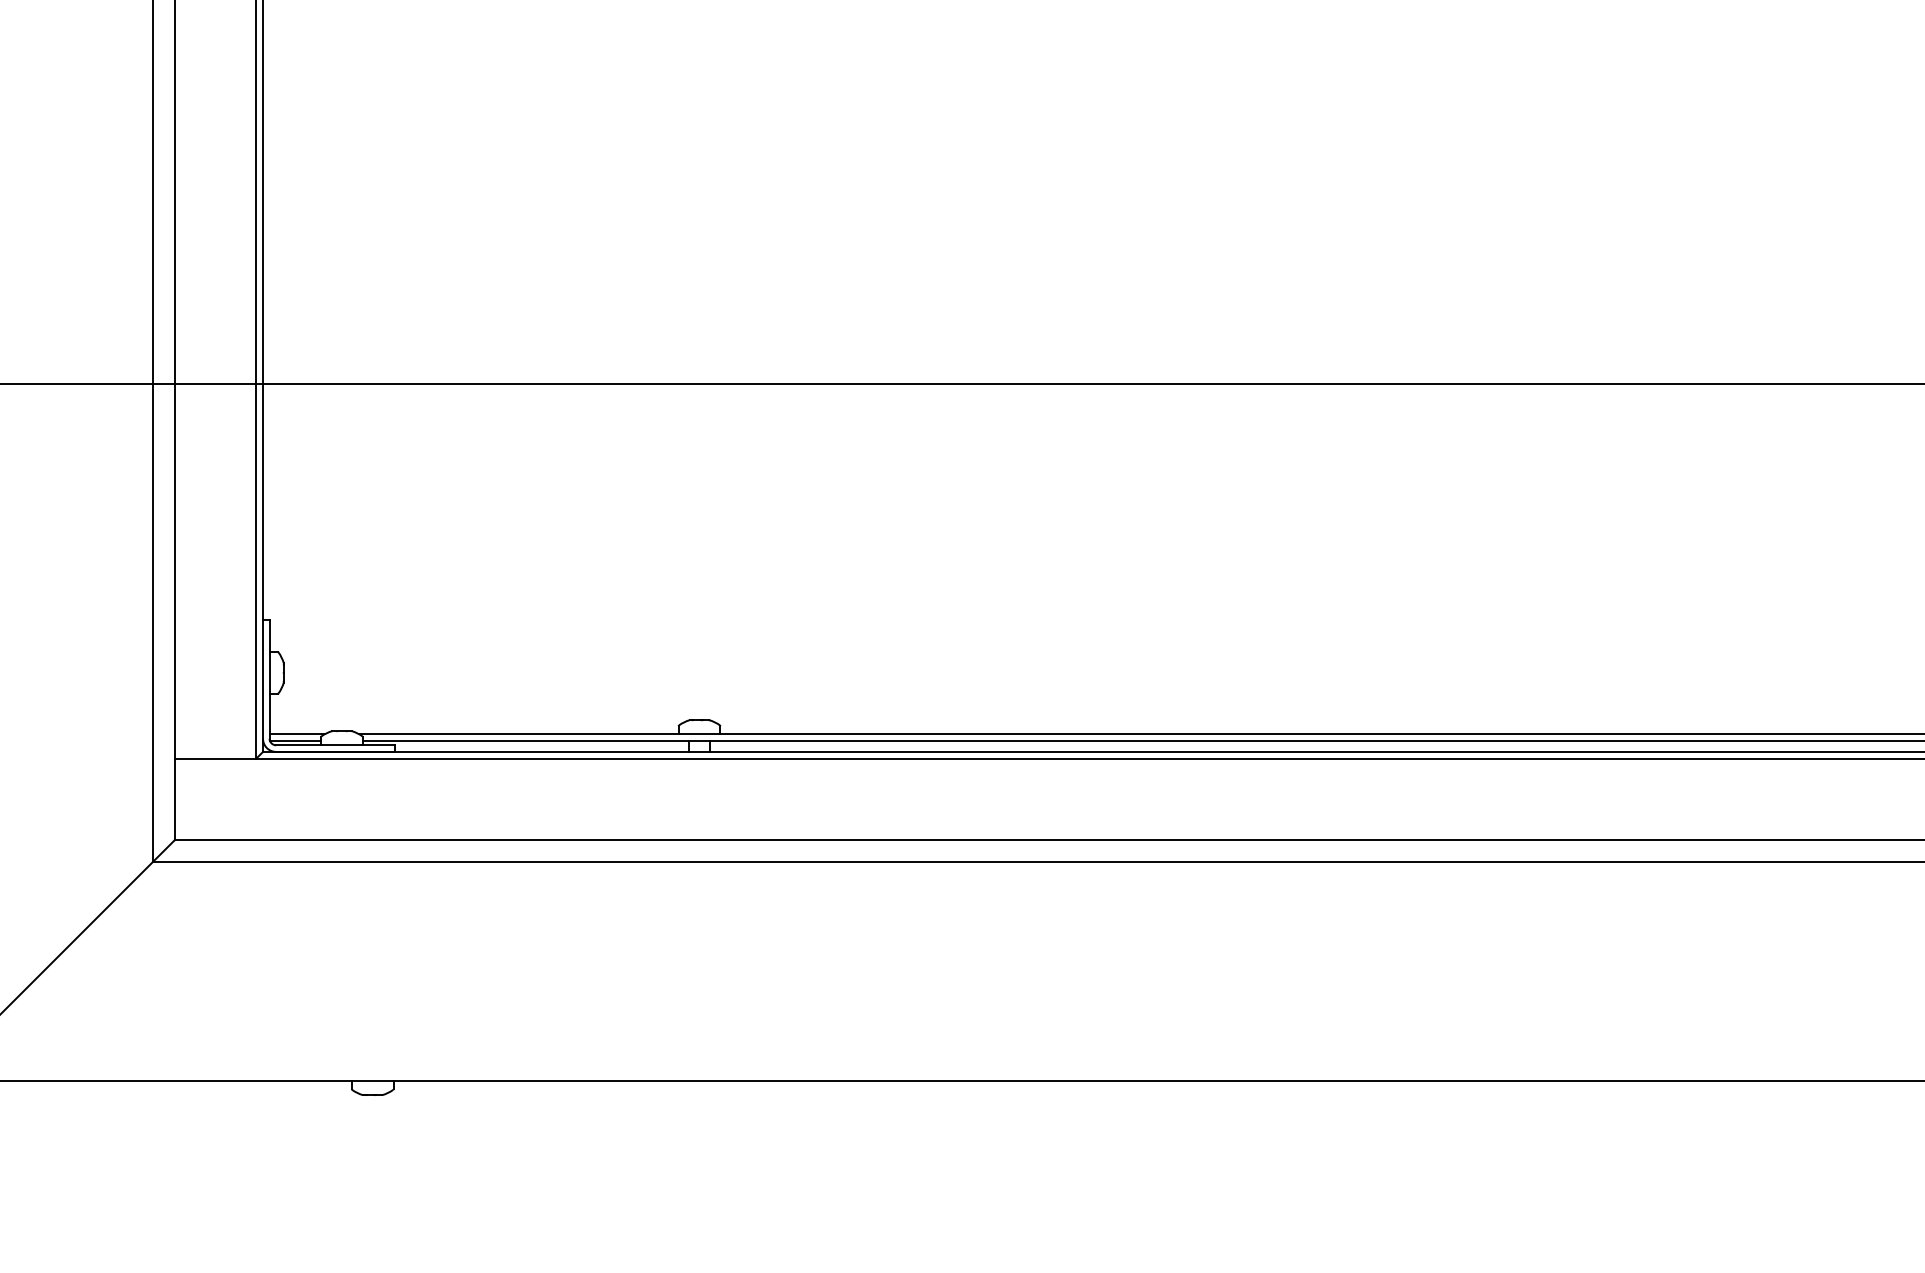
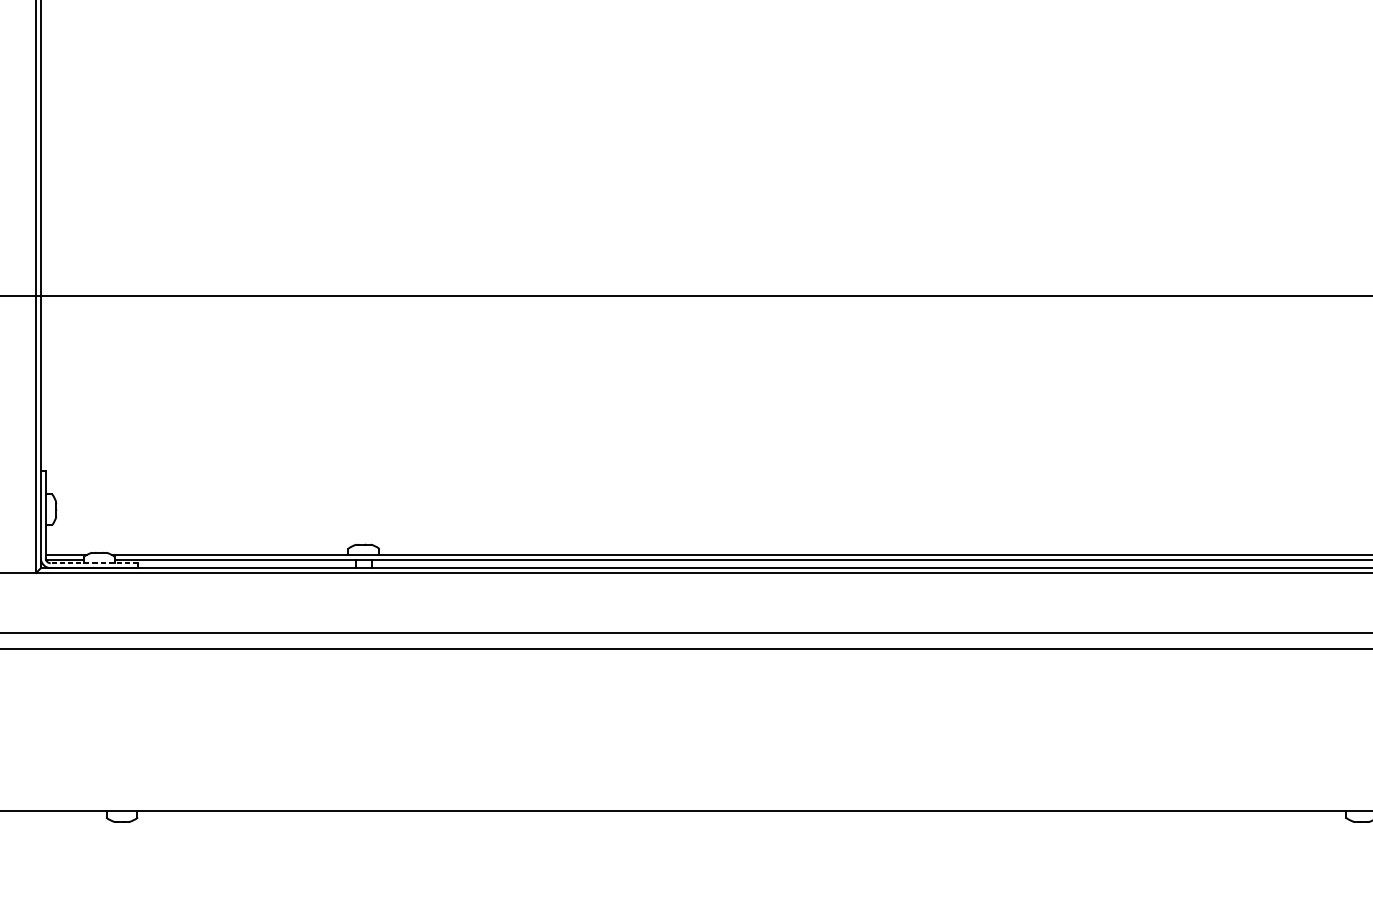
line: (334, 745) -> (93, 563), solid -> dashed

